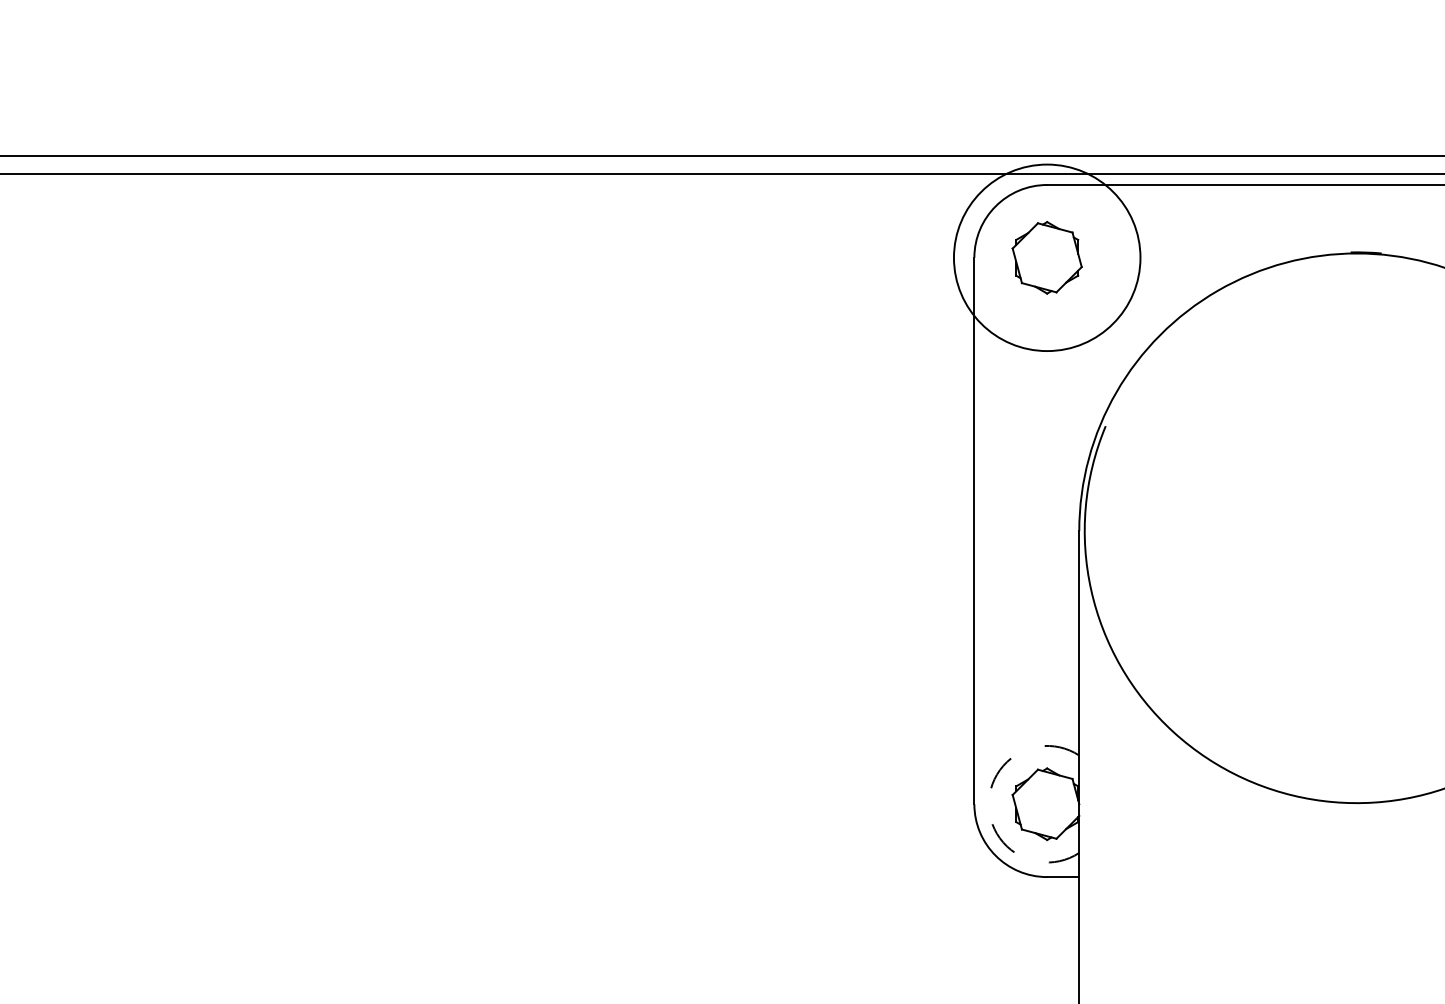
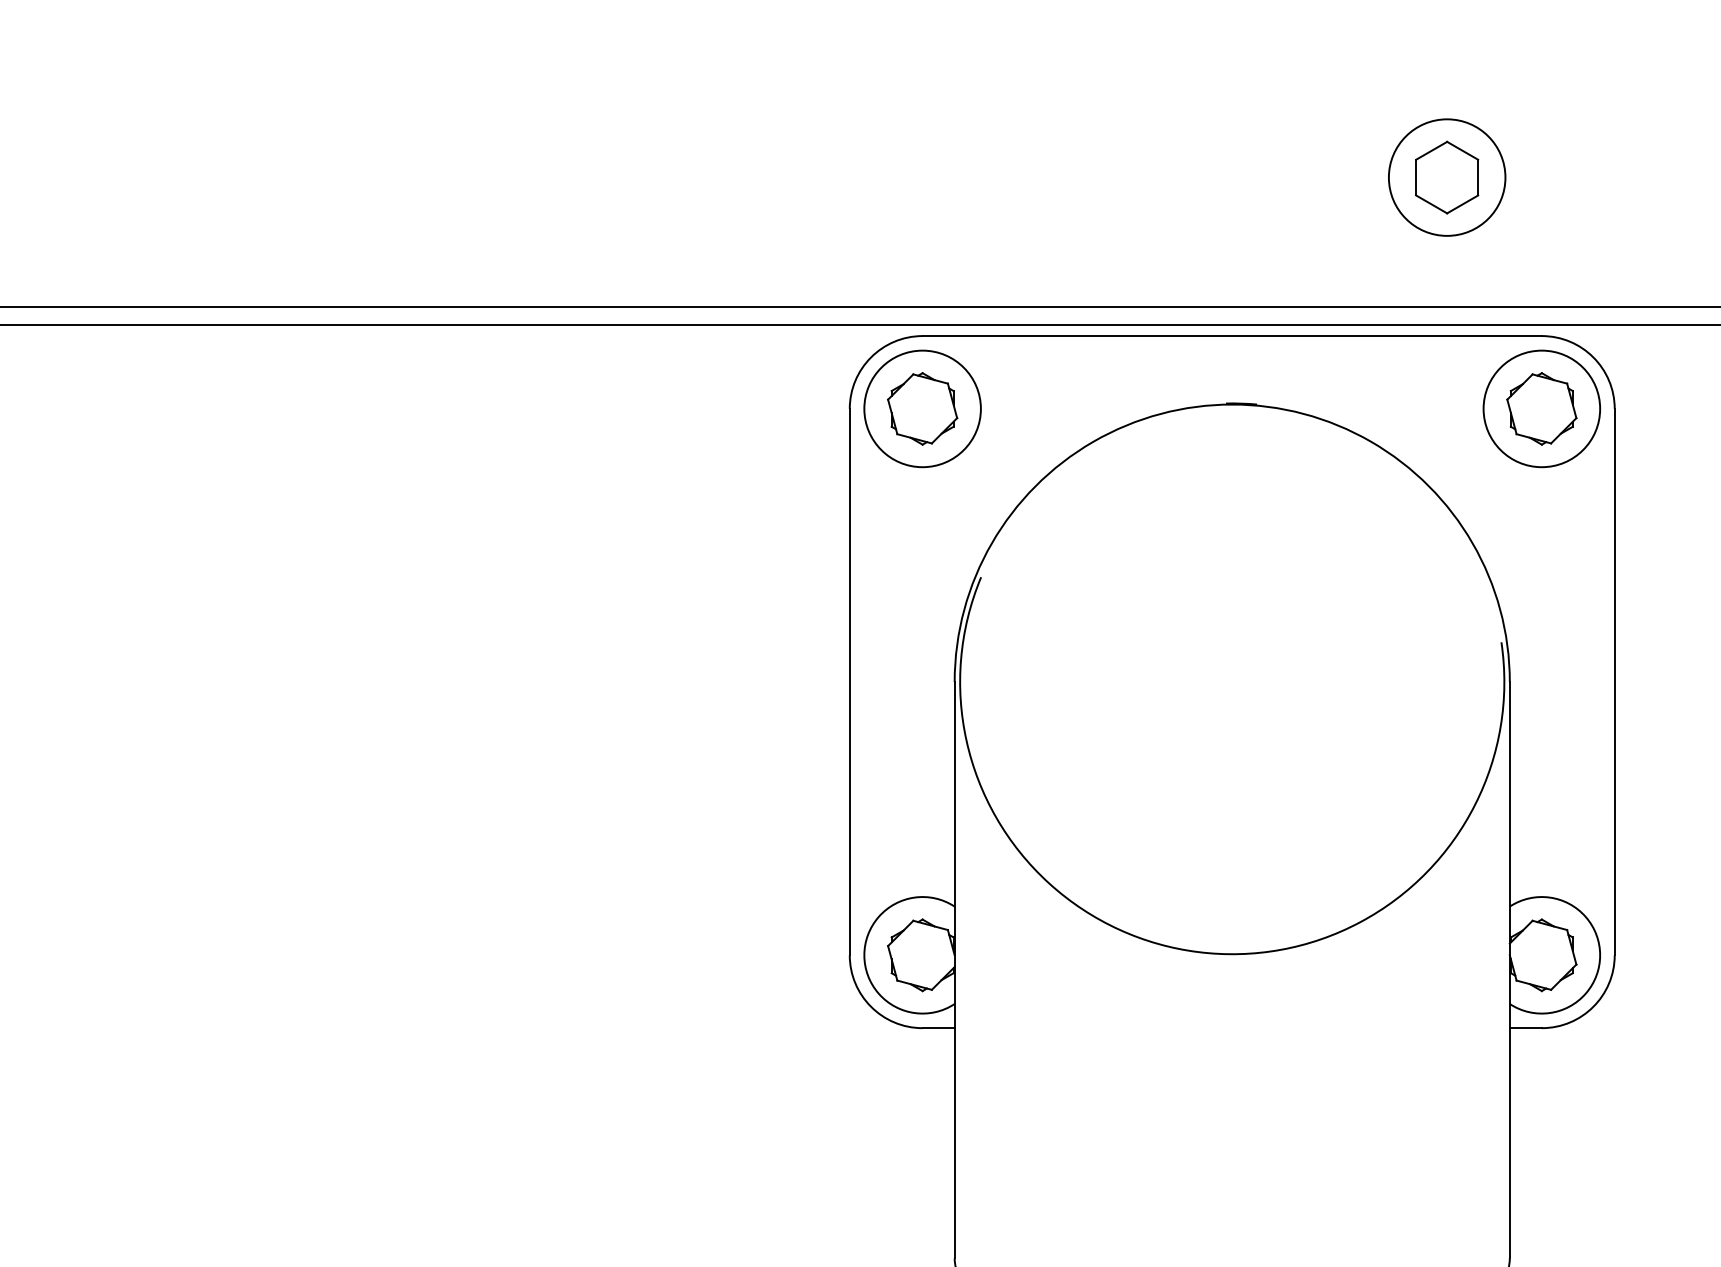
circle: (1047, 257) -> (922, 408), size x0.62
arc: (989, 804) -> (864, 955), dashed -> solid

